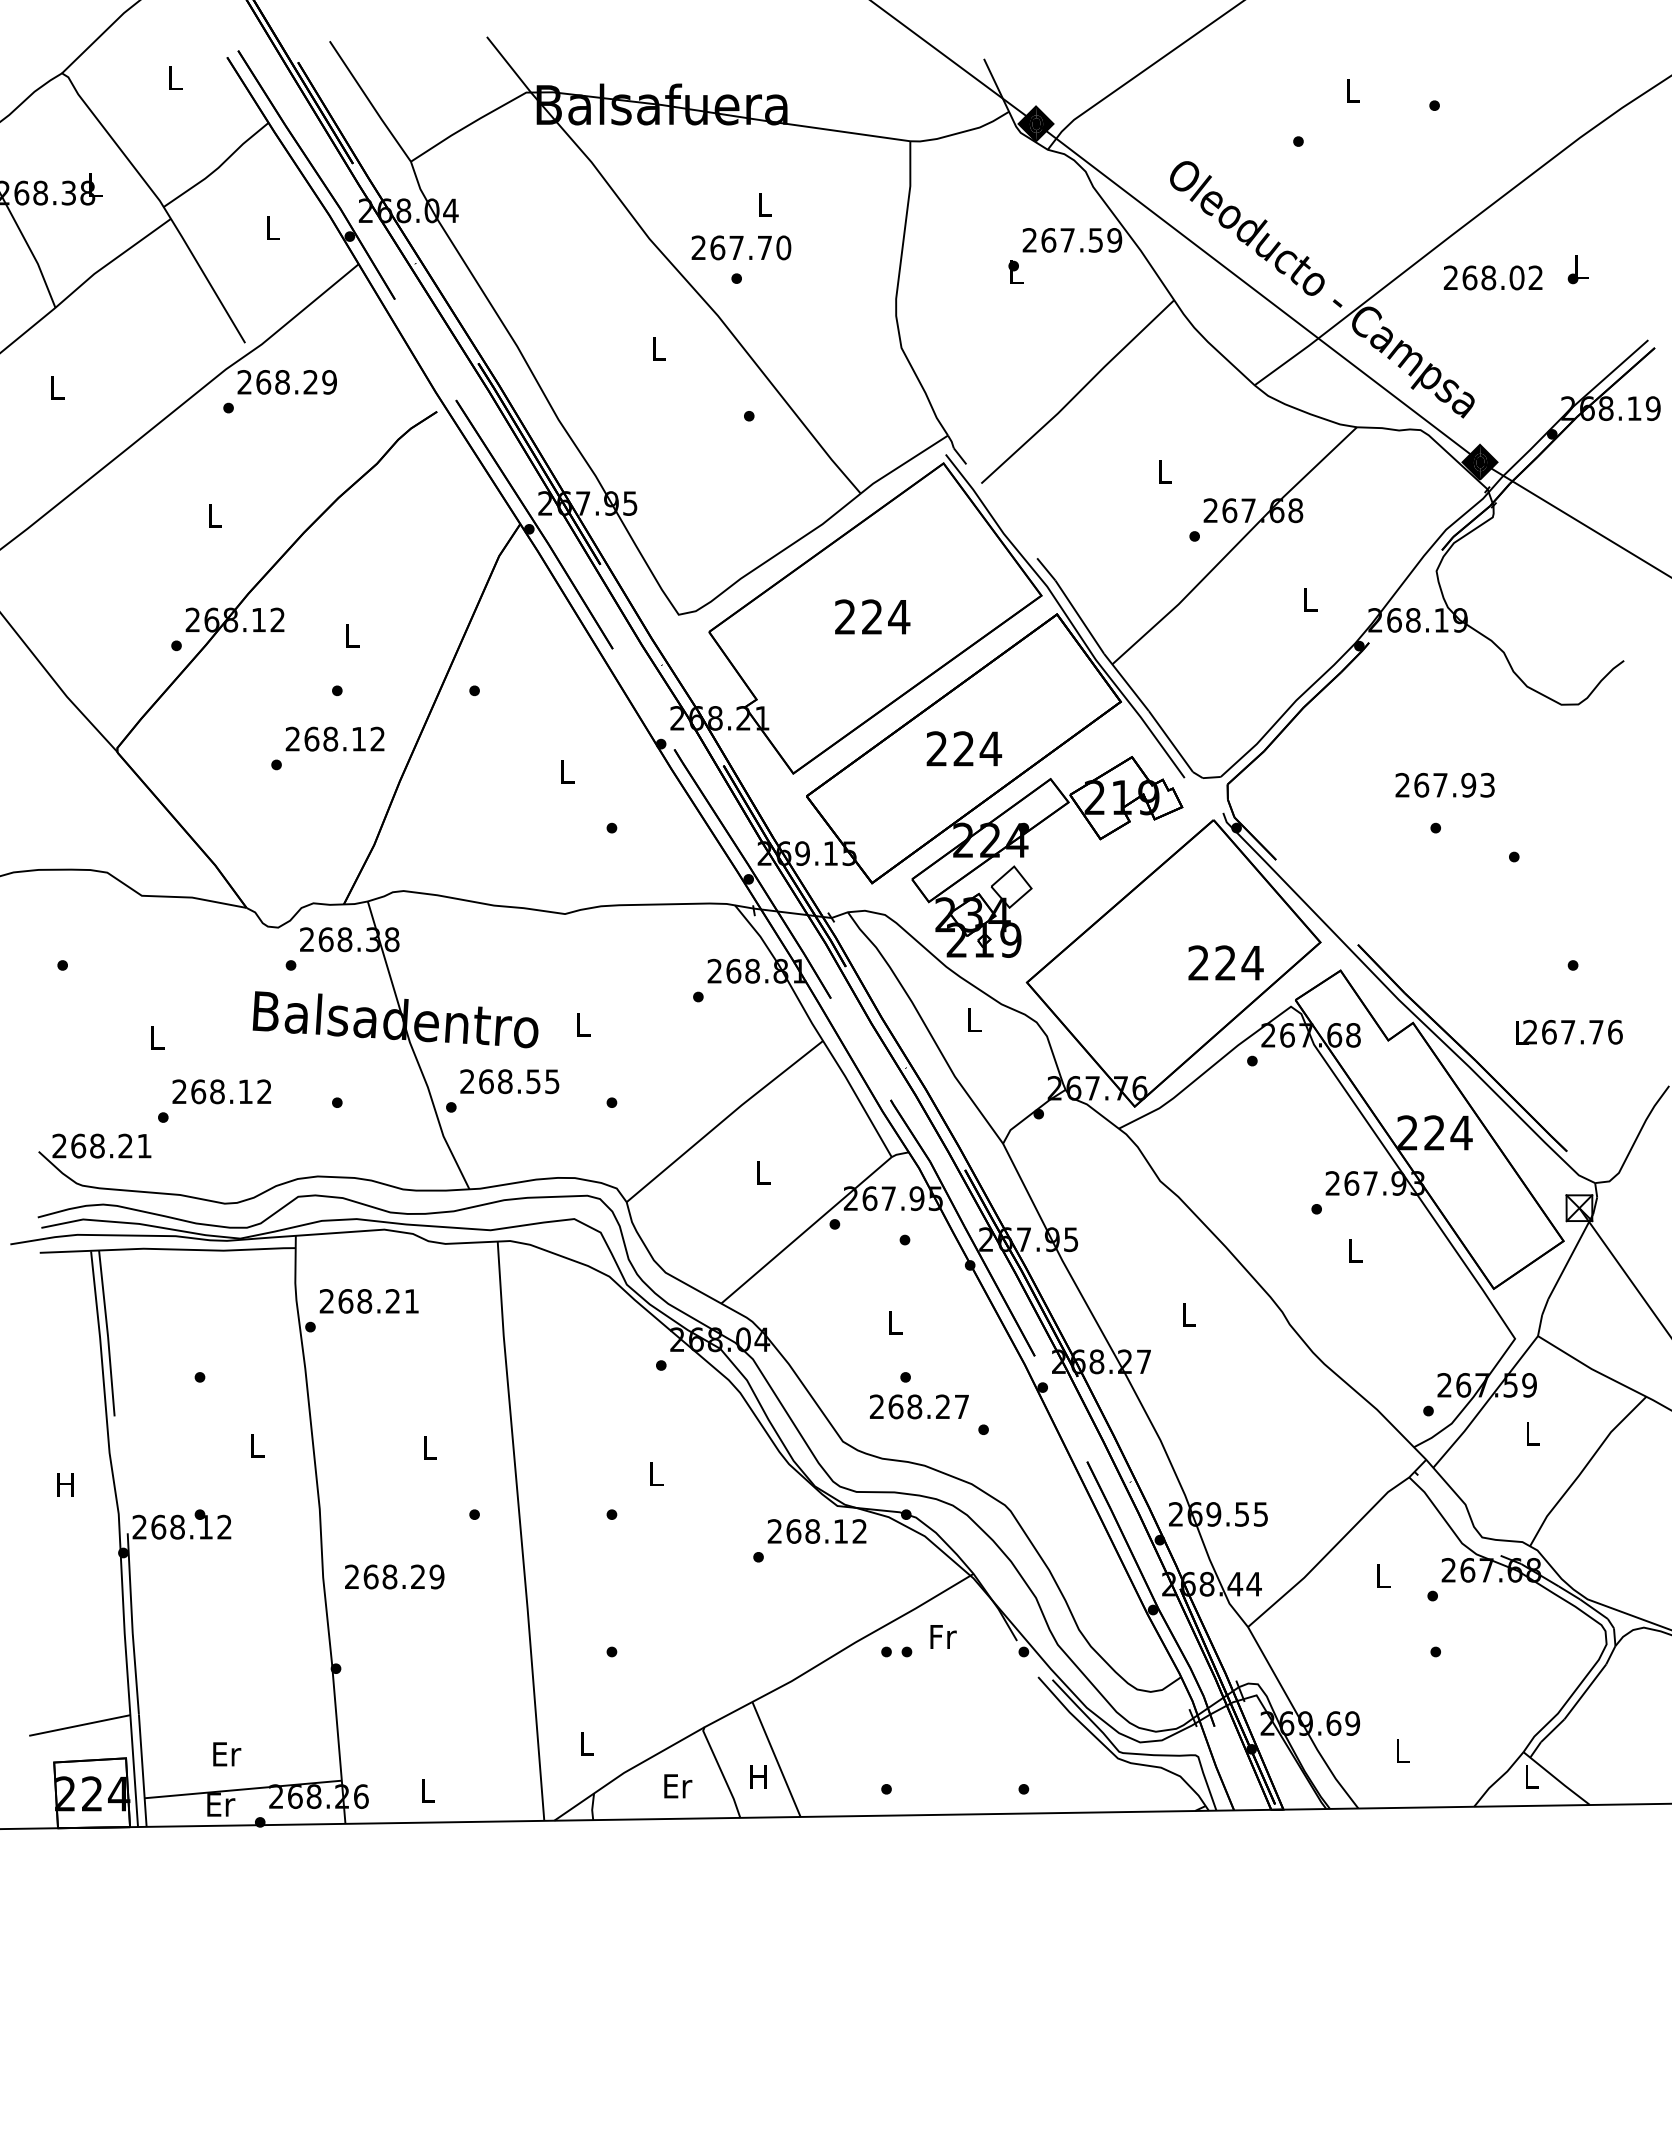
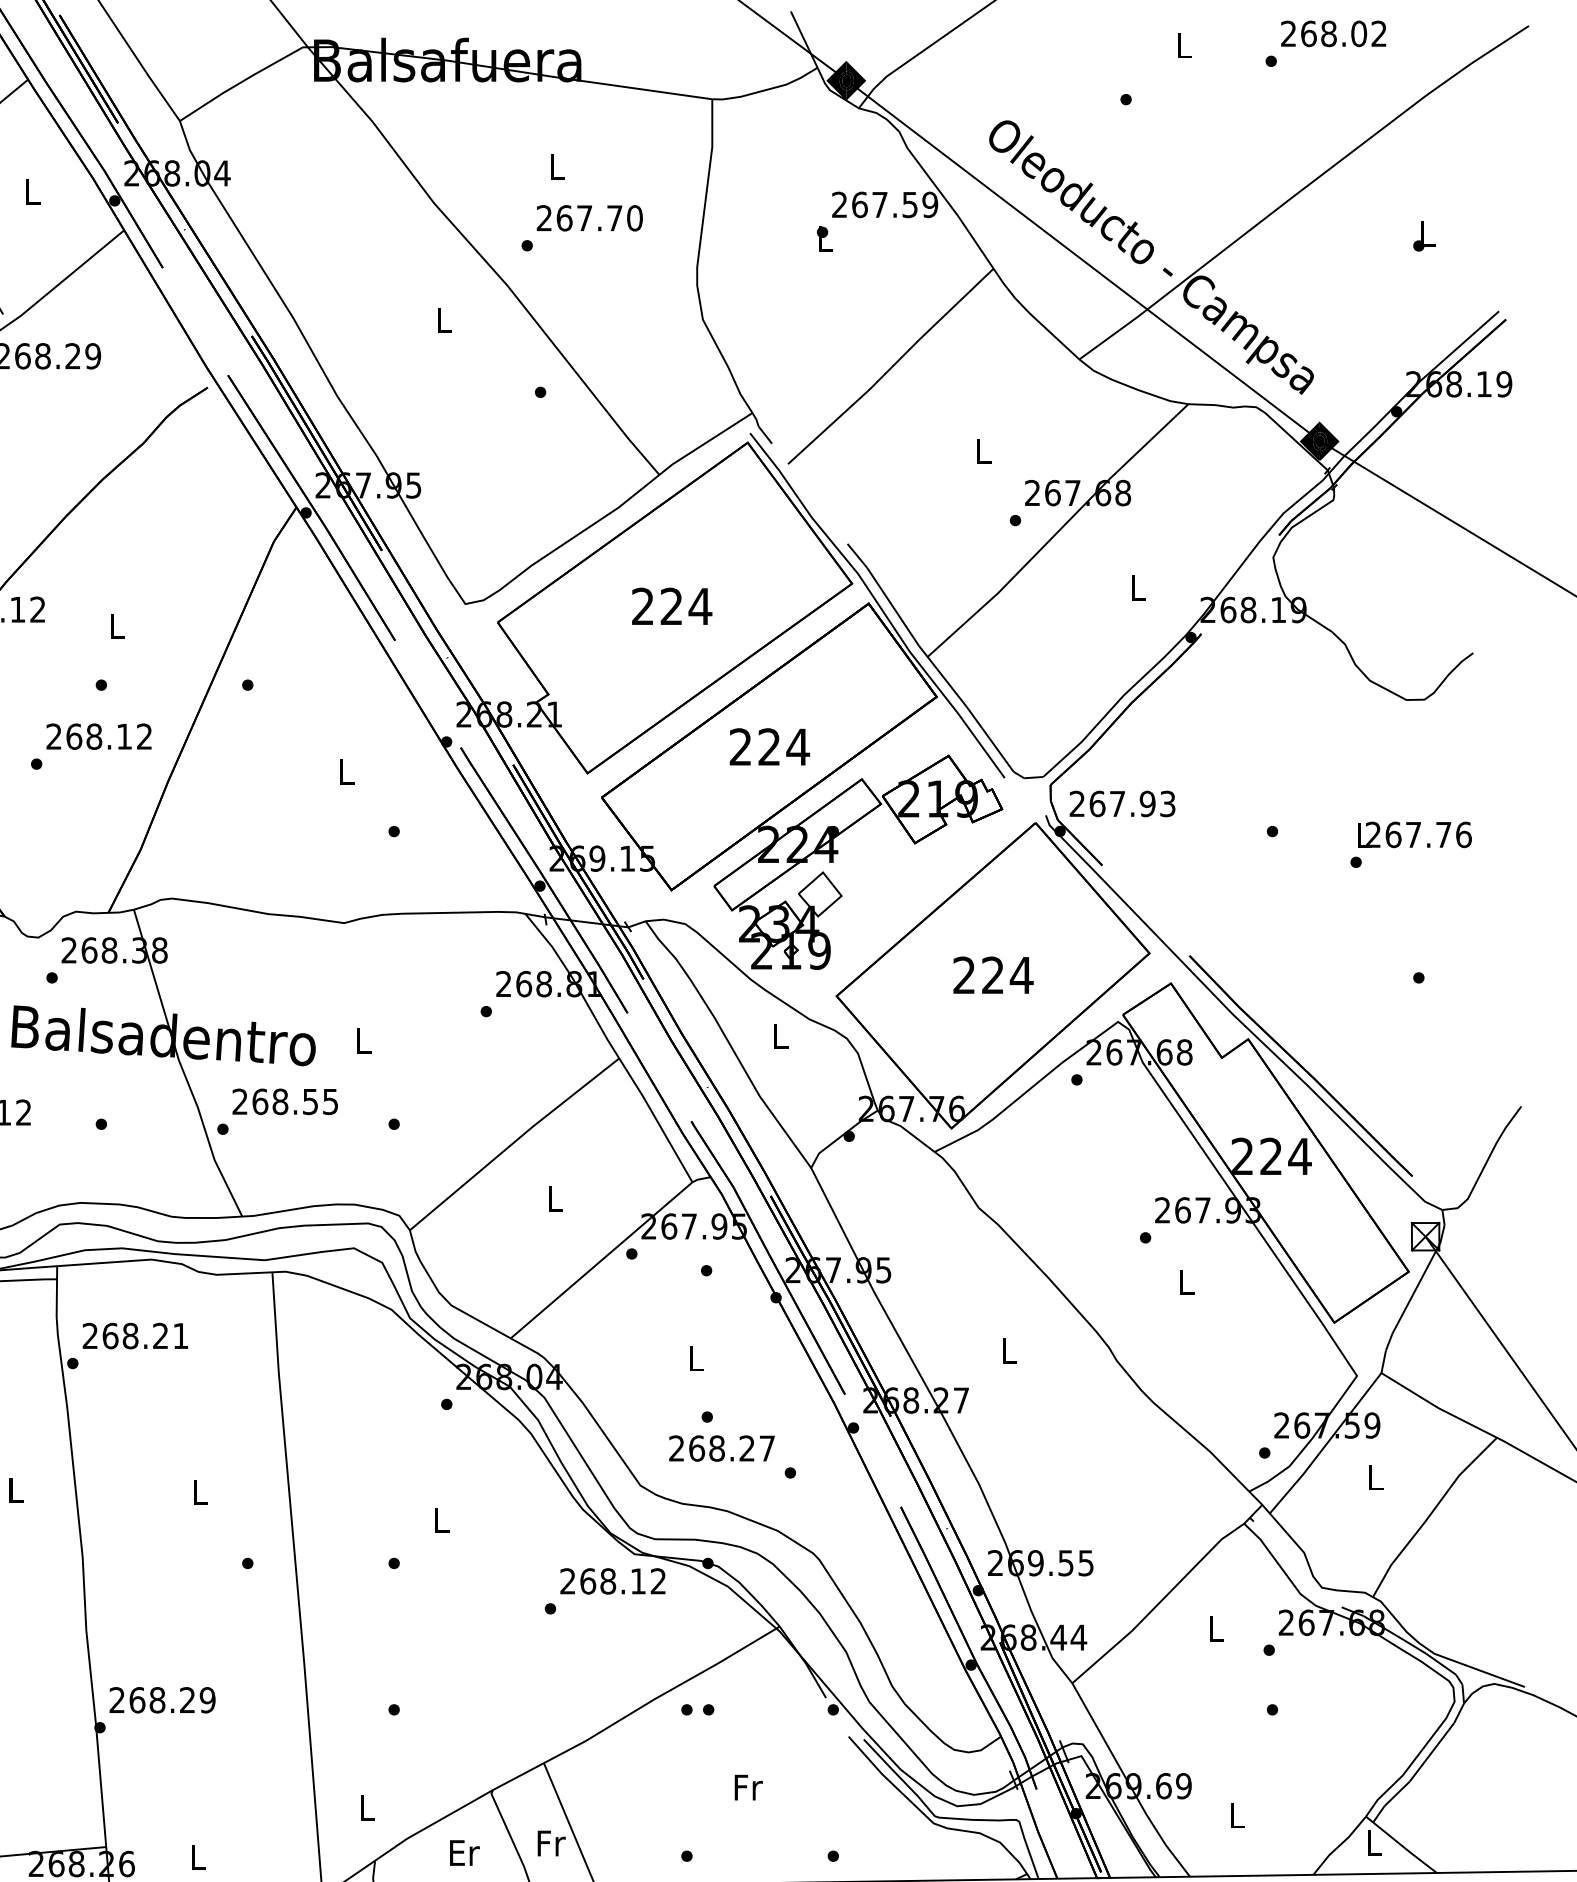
text: (741, 247) -> (589, 217), moved
text: (1492, 277) -> (1332, 33), moved
text: (1444, 784) -> (1121, 803), moved
text: (1225, 962) -> (992, 974), moved
text: (1569, 1031) -> (1415, 834), moved
text: (394, 1576) -> (162, 1699), moved
text: (943, 1636) -> (748, 1787), moved
text: (759, 1777) -> (551, 1843), H -> Fr

